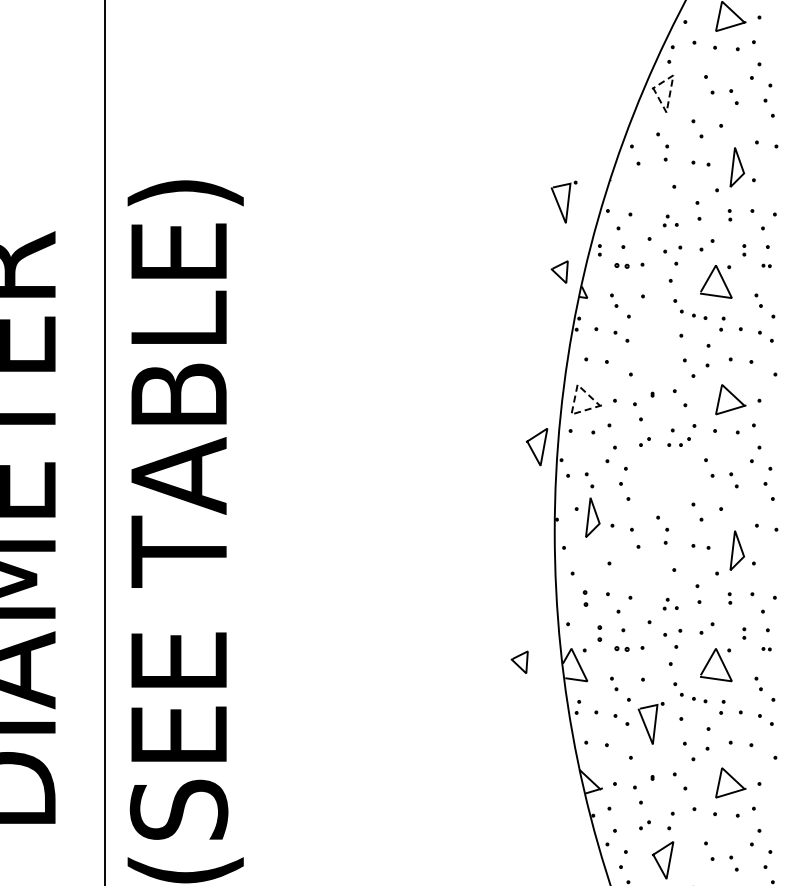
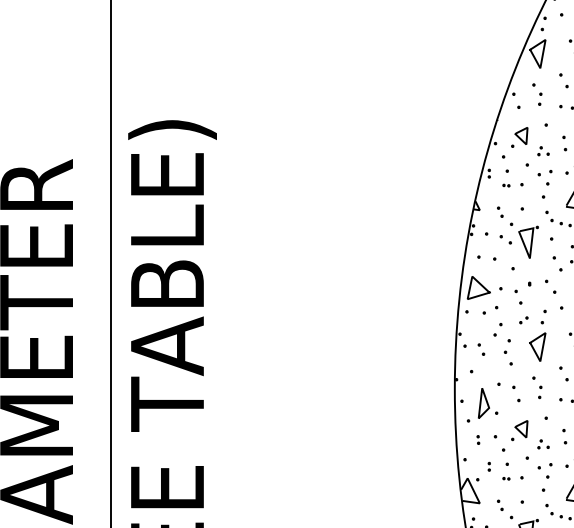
line: (669, 94) -> (542, 54), dashed -> solid
part: (563, 201) -> (528, 241), moved
part: (622, 265) -> (506, 185), size x0.62
line: (557, 273) -> (519, 137), moved
line: (574, 399) -> (469, 287), dashed -> solid
part: (684, 441) -> (554, 319), removed
line: (532, 448) -> (534, 348), moved
part: (592, 517) -> (483, 403), moved
part: (585, 598) -> (478, 440), size x0.71
part: (599, 633) -> (489, 466), size x0.71
part: (622, 649) -> (506, 479), size x0.62
line: (517, 663) -> (519, 430), moved

